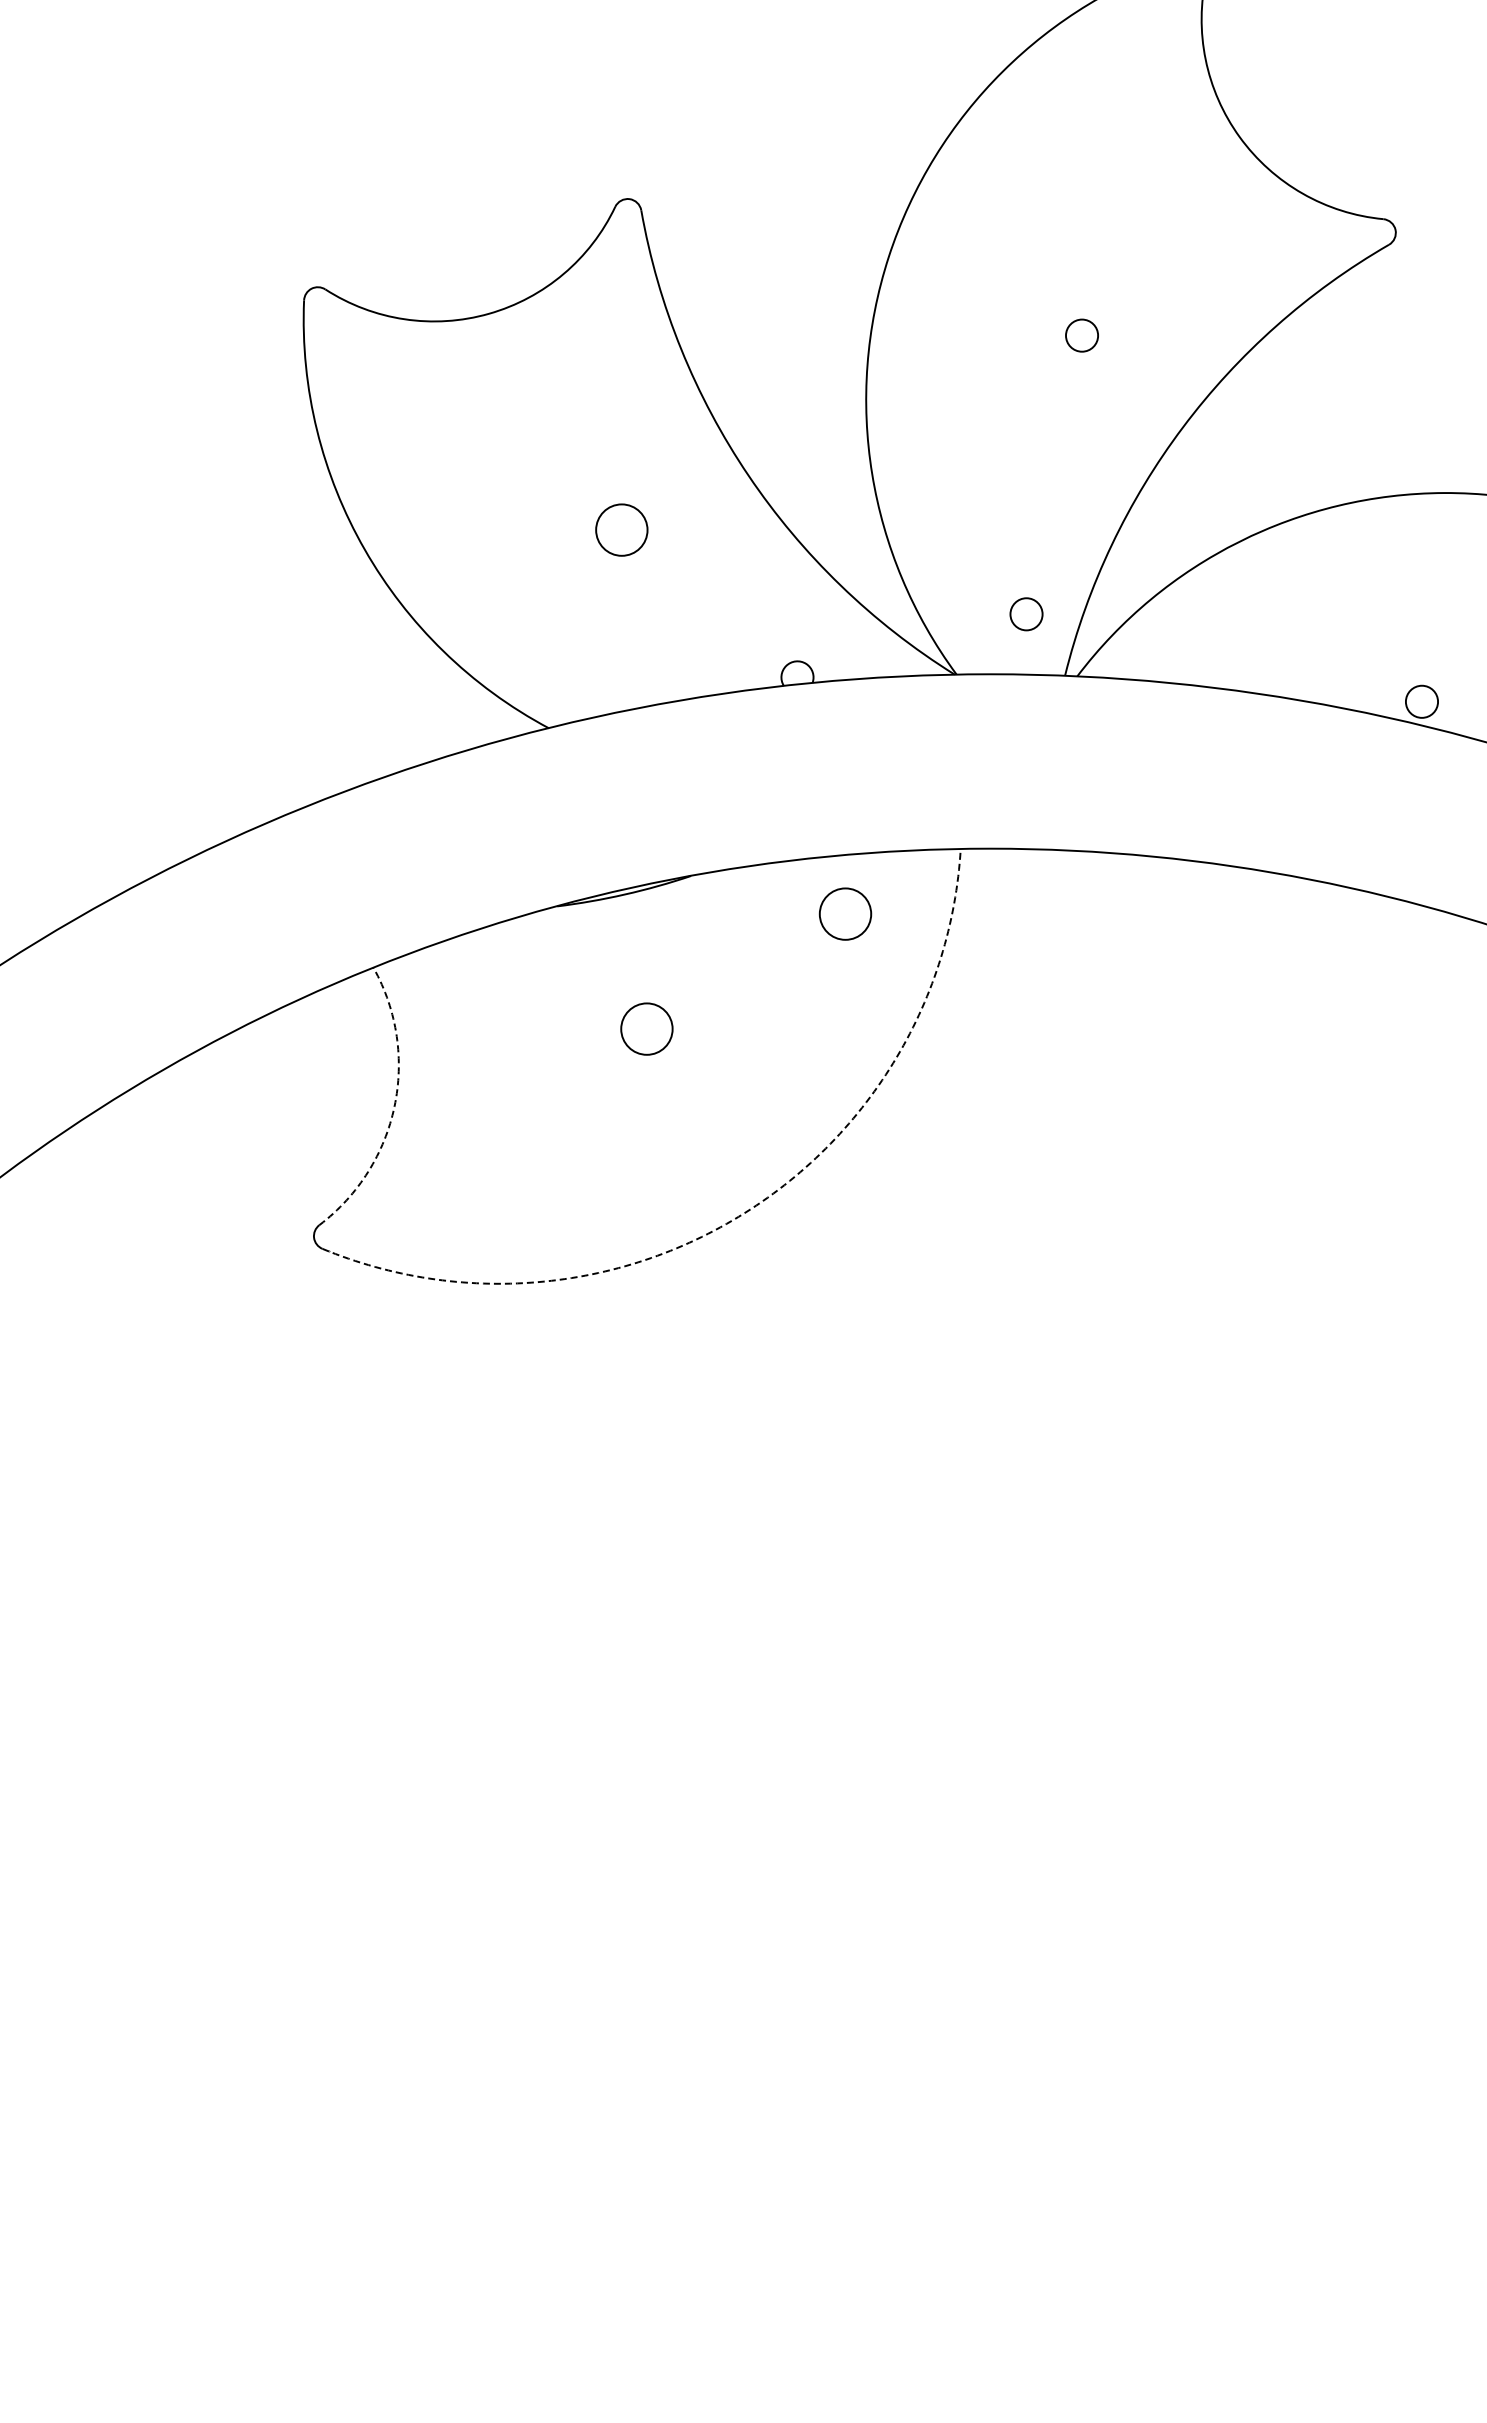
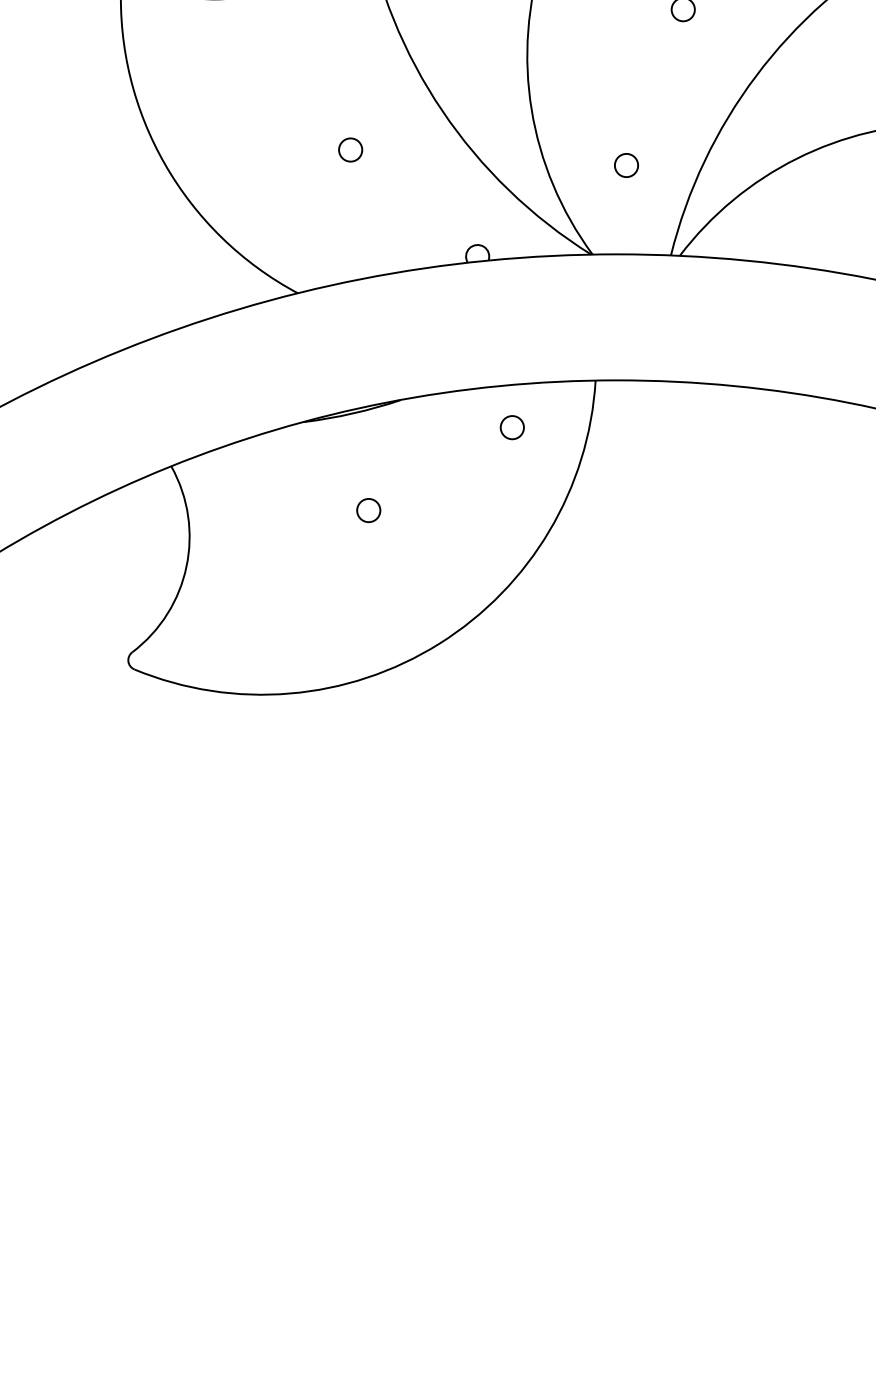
circle: (621, 529) -> (350, 149), size x0.62
circle: (1026, 614) -> (626, 165), moved
circle: (845, 914) -> (512, 427), size x0.62
circle: (646, 1028) -> (368, 510), size x0.62
arc: (394, 1106) -> (186, 566), dashed -> solid
arc: (744, 1213) -> (439, 643), dashed -> solid

